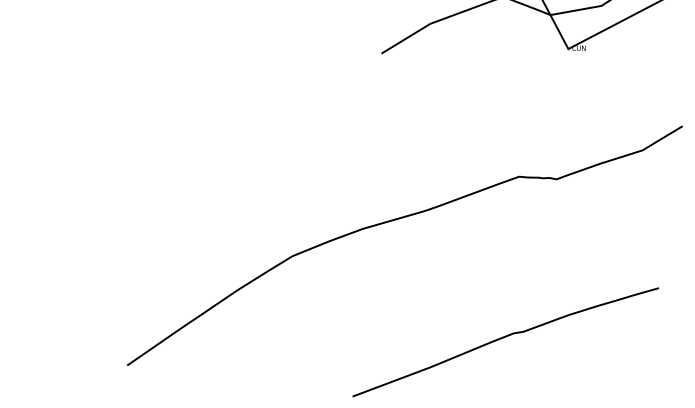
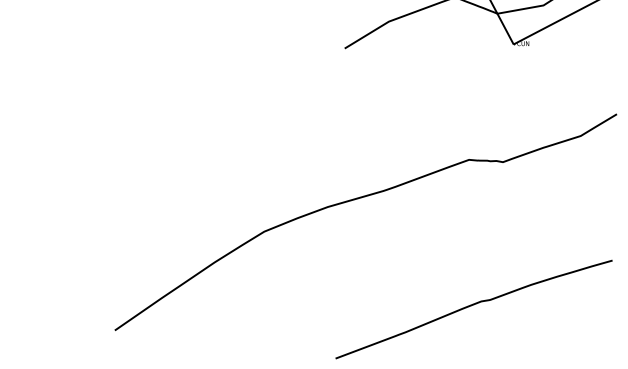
curve: (502, 338) -> (471, 306), moved

